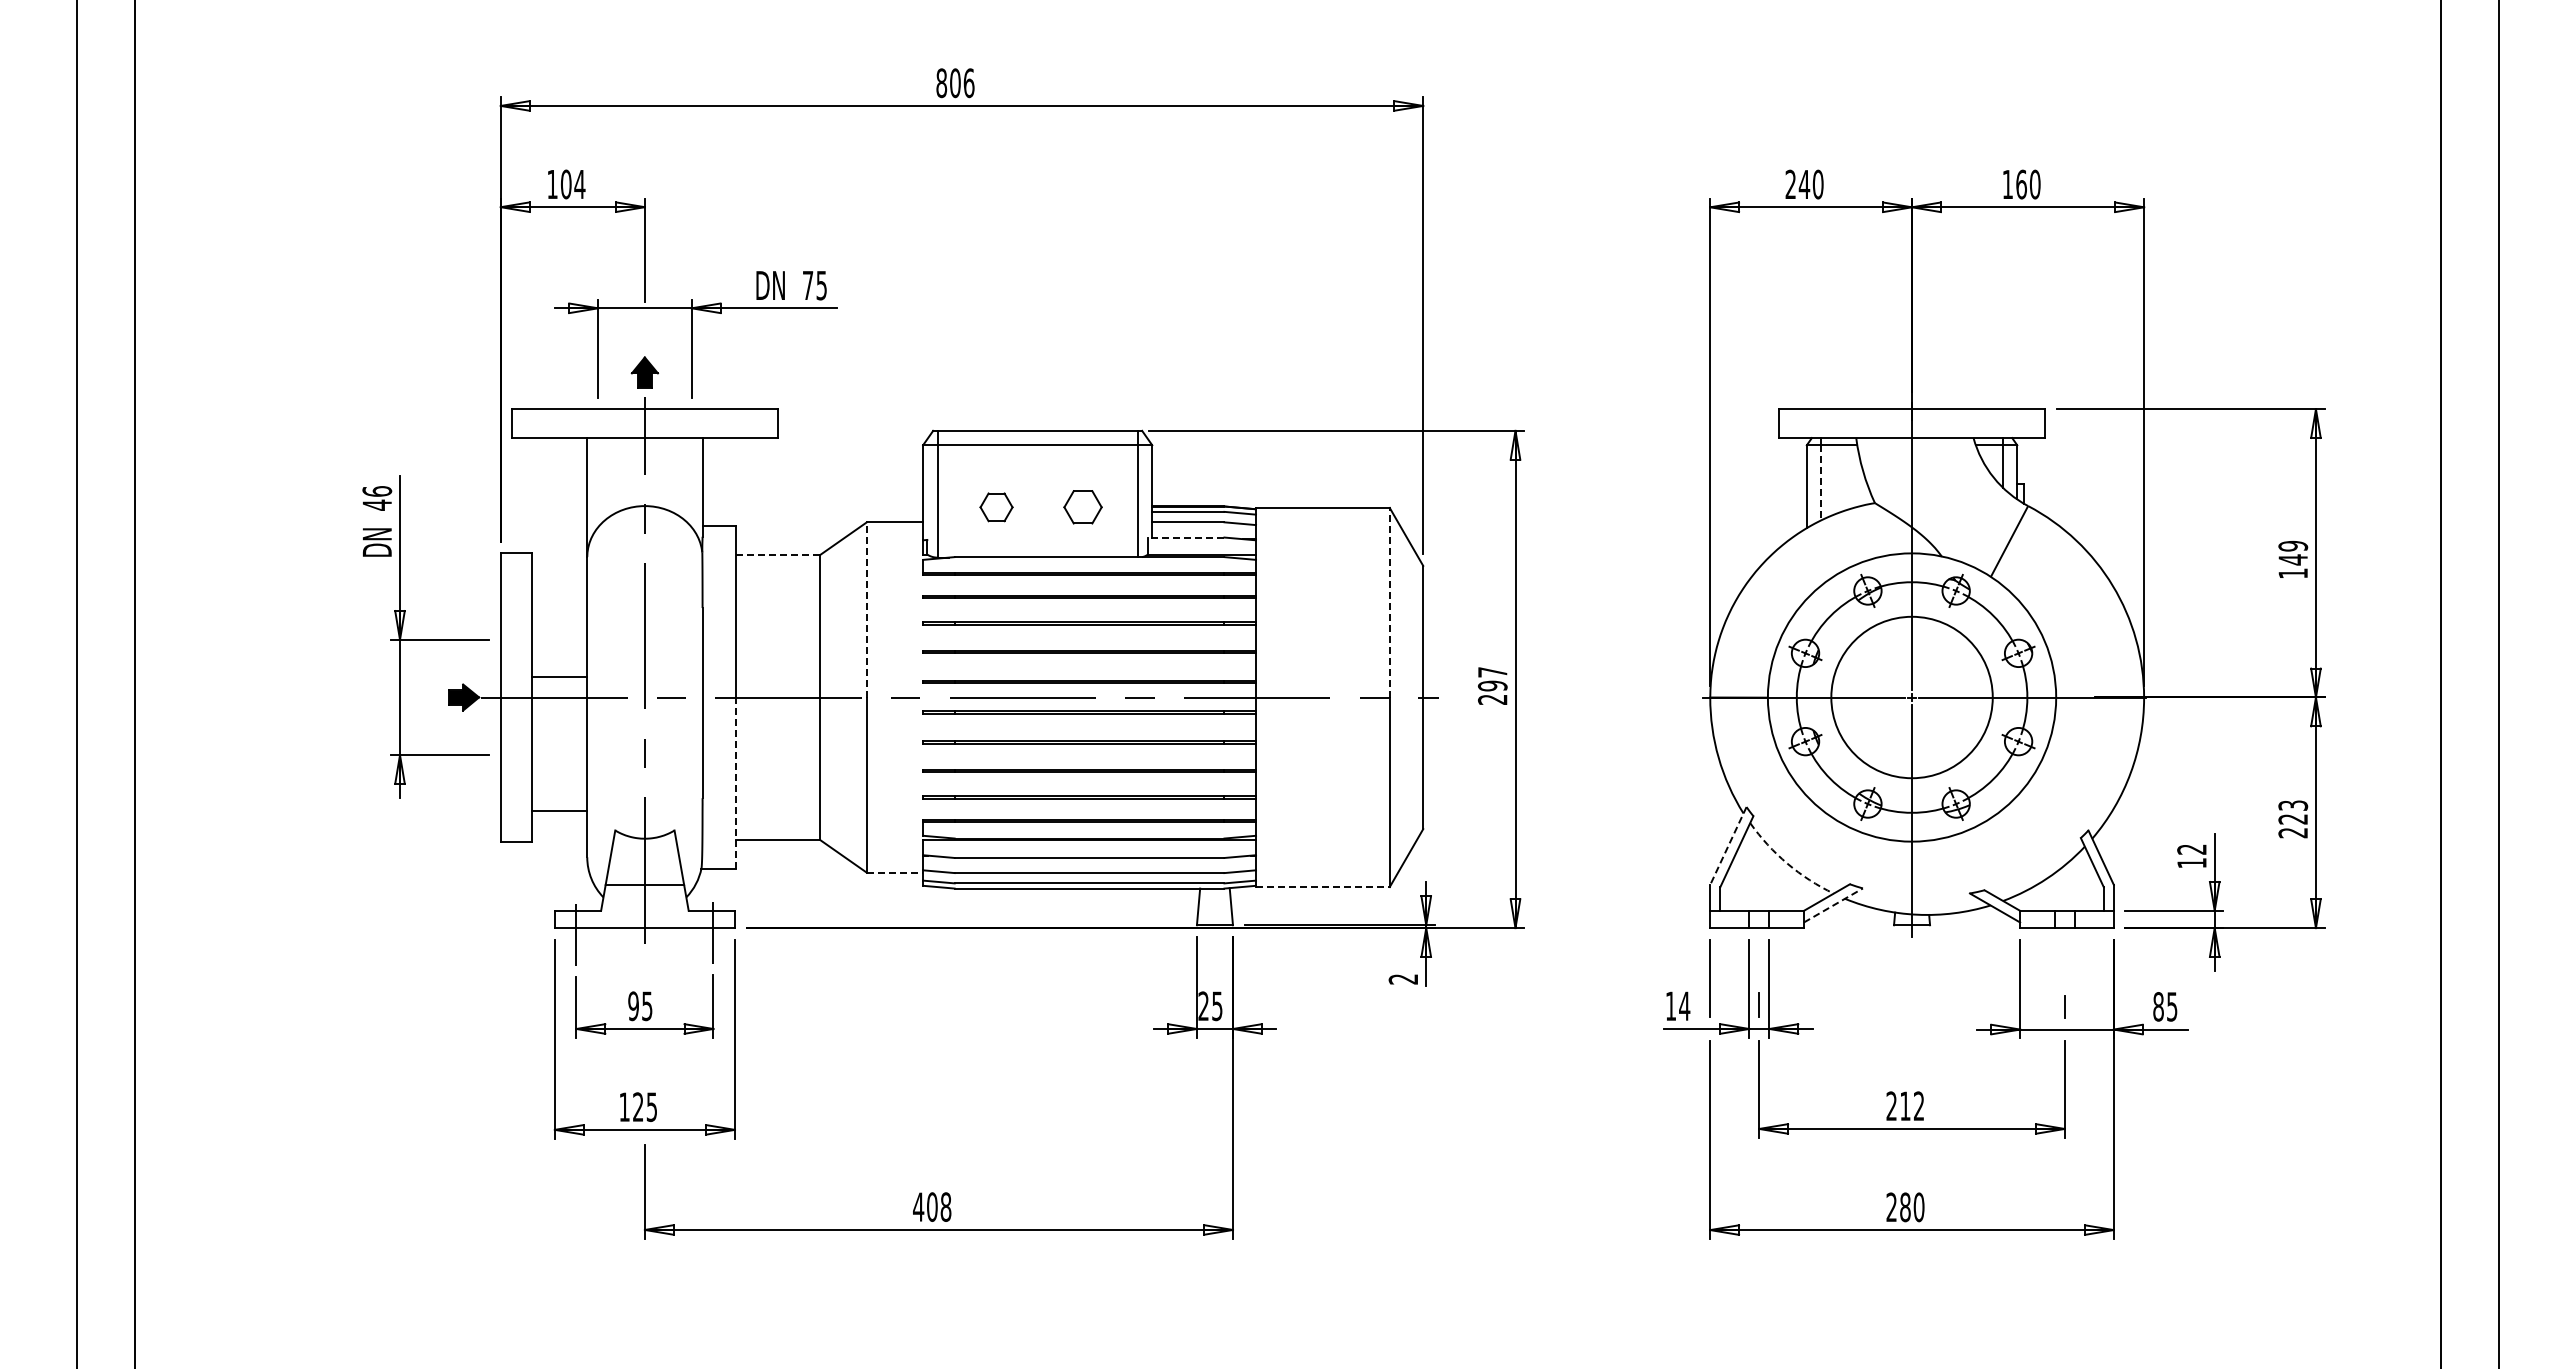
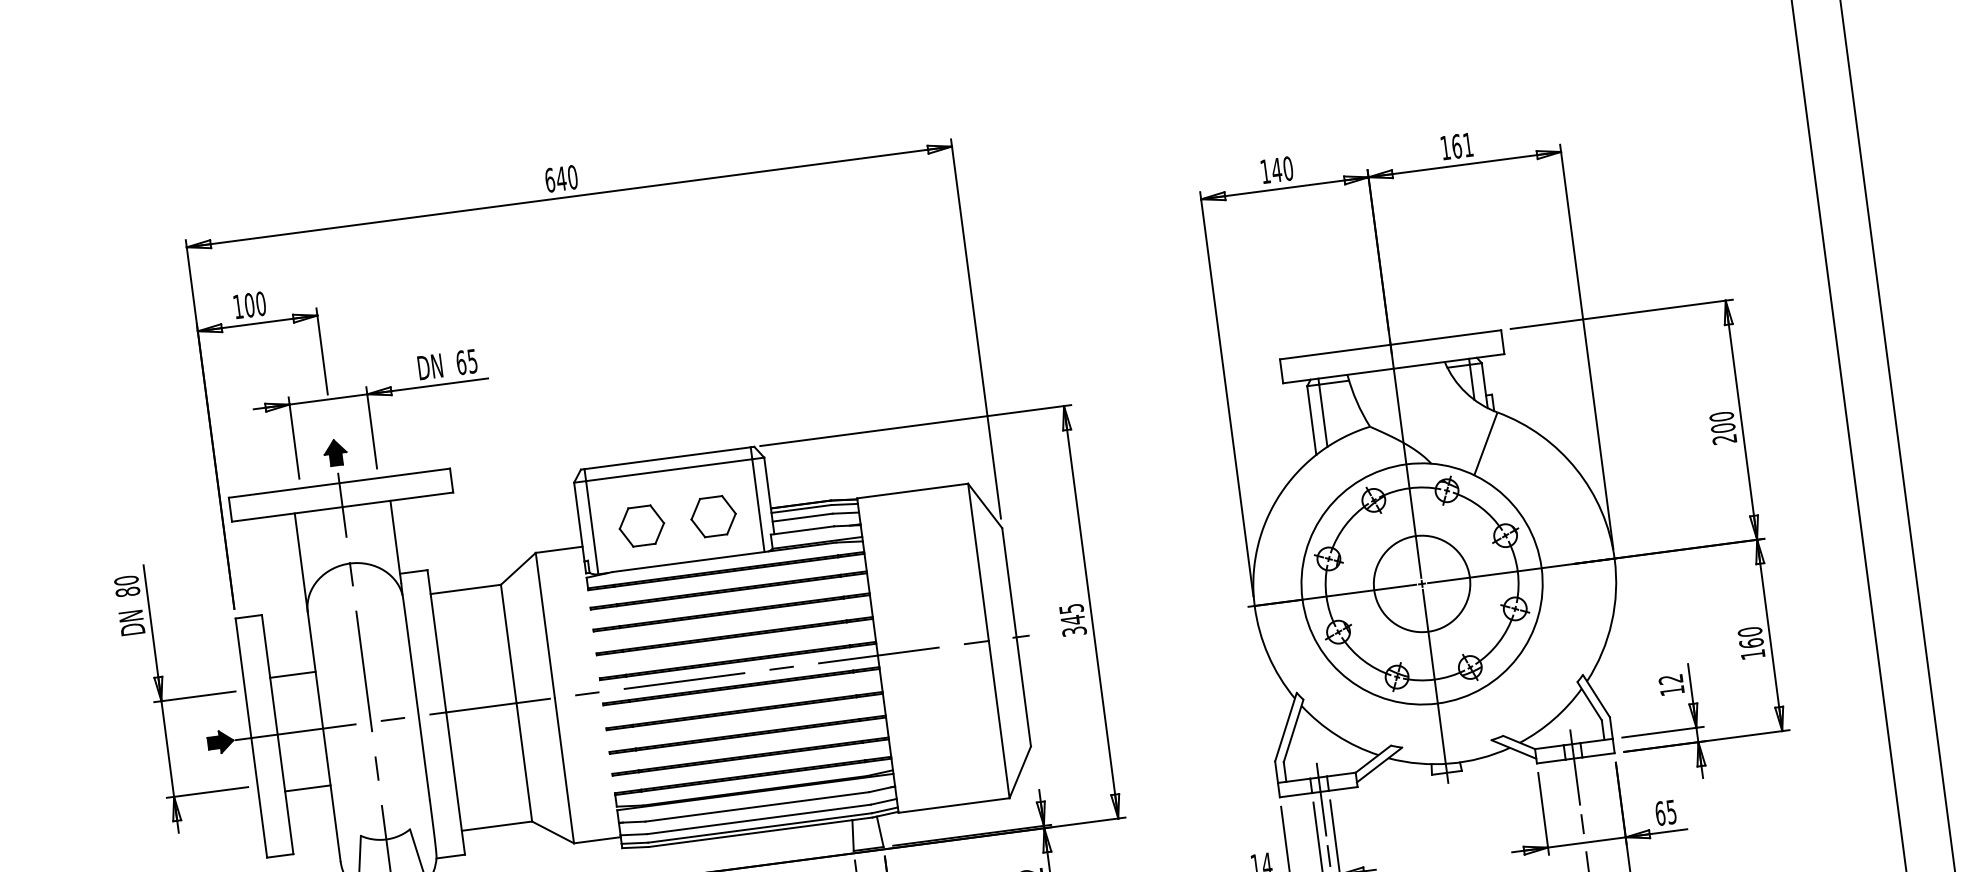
text: (955, 83) -> (561, 179), 806 -> 640
text: (1790, 183) -> (1265, 170), 240 -> 140
text: (579, 184) -> (260, 303), 104 -> 100
text: (2034, 184) -> (1467, 145), 160 -> 161
text: (807, 285) -> (460, 362), 75 -> 65
line: (1821, 482) -> (1323, 415), dashed -> solid
text: (377, 498) -> (127, 586), 46 -> 80
part: (996, 507) -> (641, 526), size x1.67
part: (1082, 507) -> (713, 516), size x1.43
line: (1185, 537) -> (801, 530), dashed -> solid
line: (777, 554) -> (465, 589), dashed -> solid
text: (2293, 559) -> (1723, 427), 149 -> 200
line: (1389, 602) -> (978, 562), dashed -> solid
line: (866, 609) -> (545, 625), dashed -> solid
line: (559, 677) -> (292, 675), moved
text: (1492, 685) -> (1072, 619), 297 -> 345
circle: (1911, 697) -> (1421, 583), size x0.71
line: (735, 783) -> (455, 783), dashed -> solid
line: (559, 810) -> (307, 788), moved
text: (2293, 819) -> (1751, 643), 223 -> 160
line: (1728, 845) -> (1285, 726), dashed -> solid
arc: (1787, 863) -> (1336, 735), dashed -> solid
line: (895, 872) -> (597, 840), dashed -> solid
line: (1322, 887) -> (953, 805), dashed -> solid
line: (1833, 905) -> (1379, 765), dashed -> solid
line: (1759, 937) -> (1321, 799), added
line: (2064, 938) -> (1574, 767), added
text: (2158, 1006) -> (1660, 813), 85 -> 65

